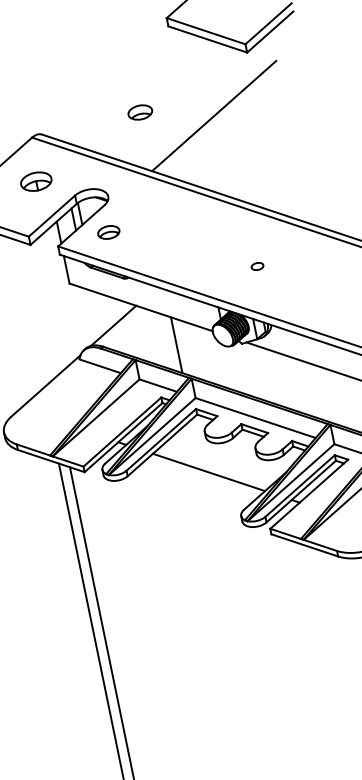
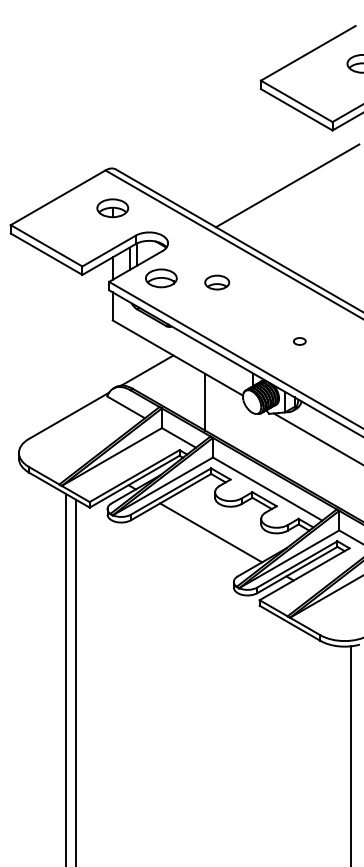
part: (140, 112) -> (217, 282), moved
part: (36, 181) -> (112, 208), moved
part: (108, 232) -> (161, 278), size x1.43

